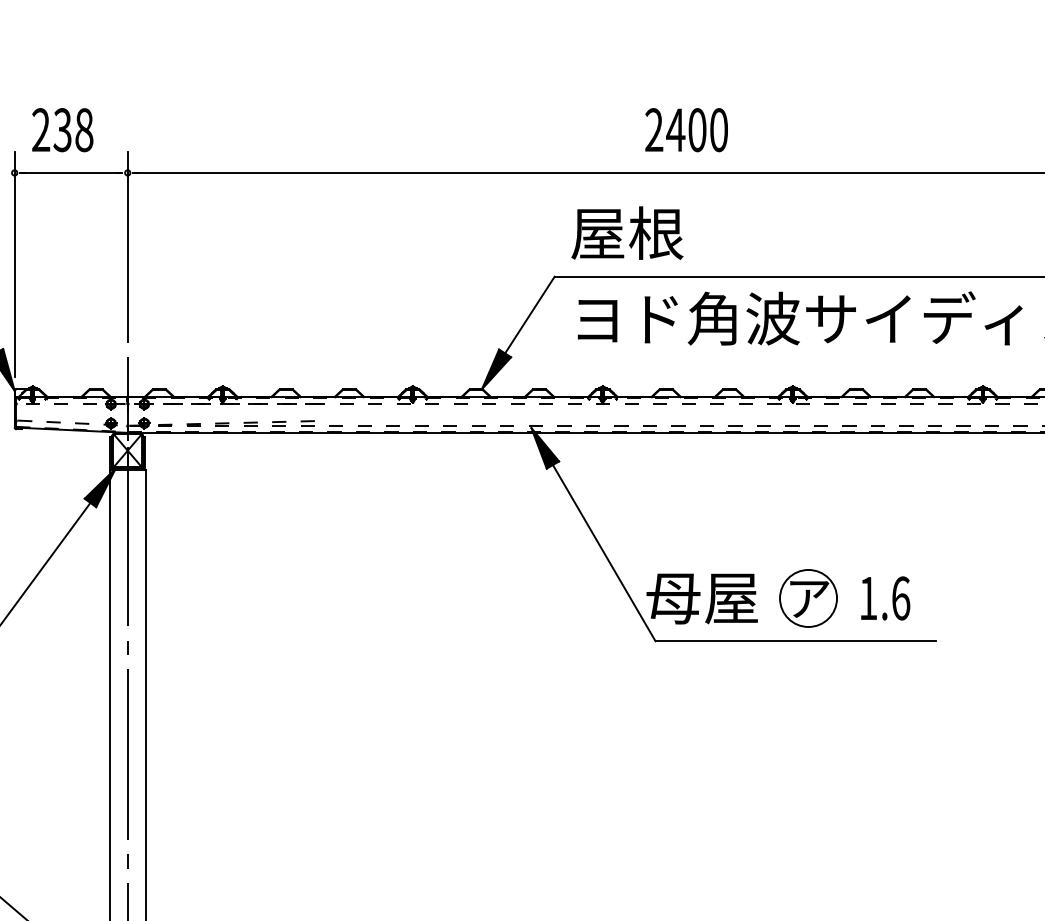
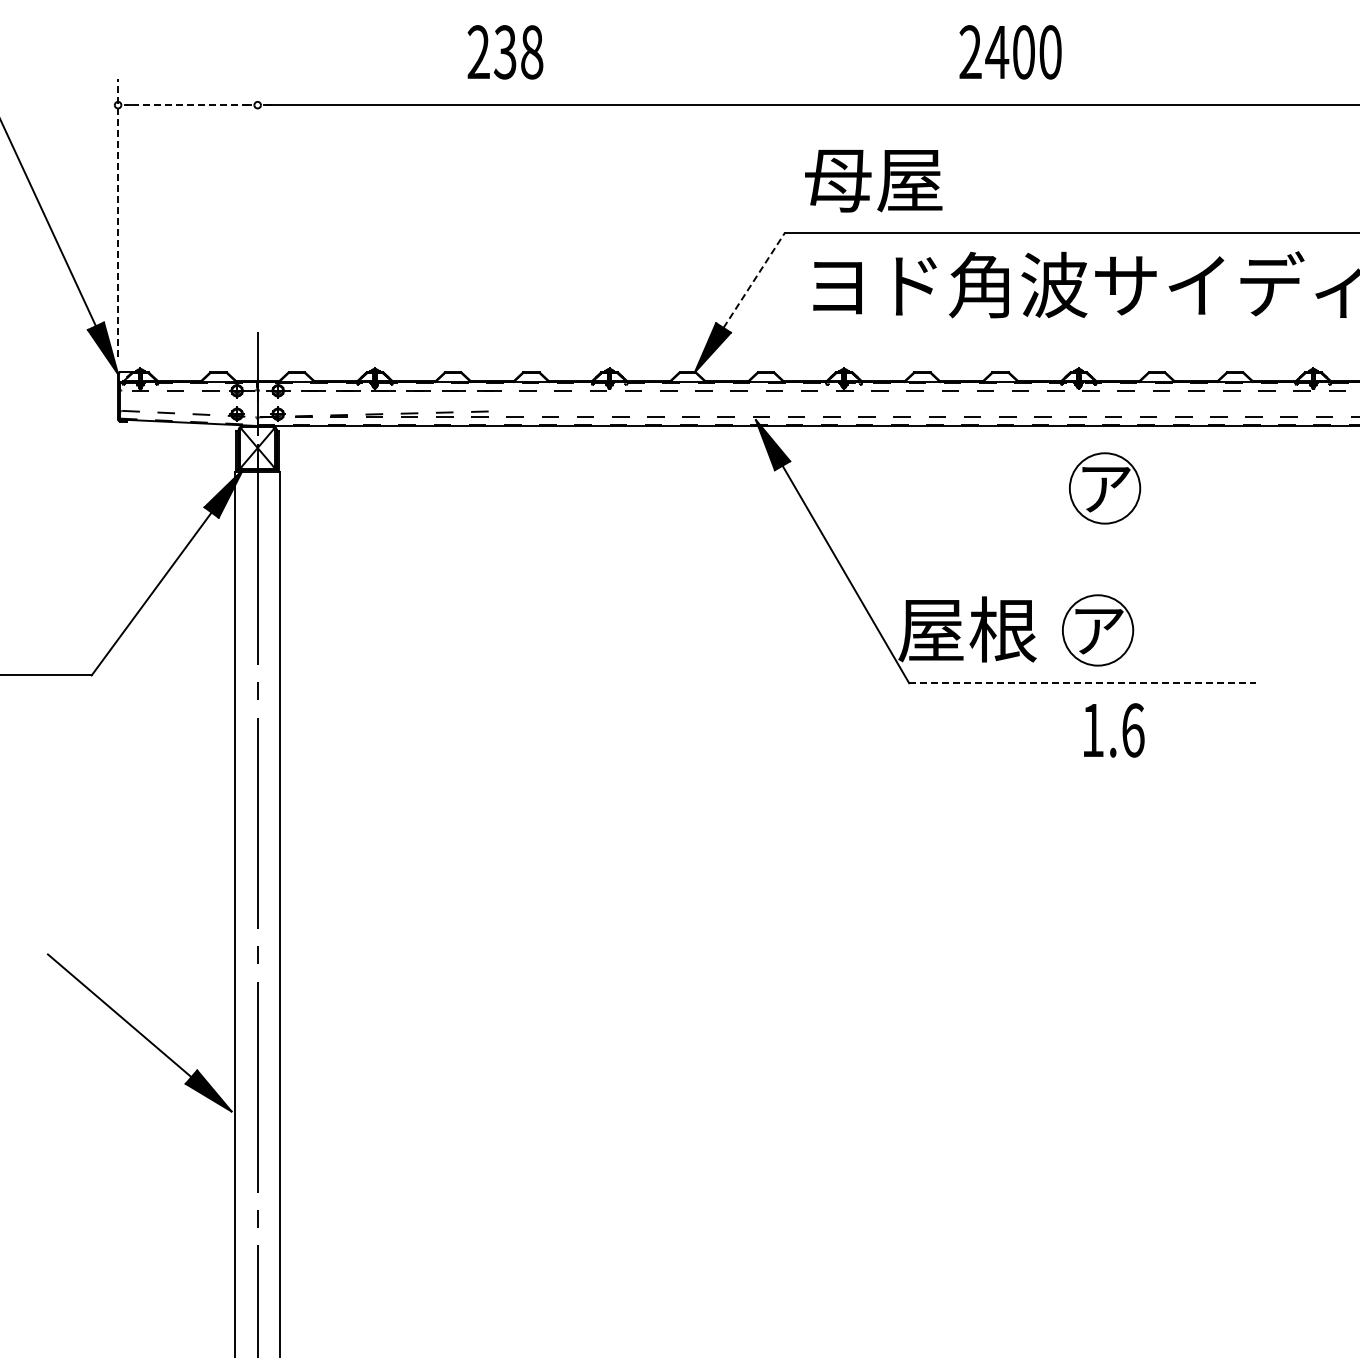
text: (62, 130) -> (505, 52), moved
text: (686, 130) -> (1010, 52), moved
line: (70, 173) -> (187, 105), solid -> dashed
text: (627, 233) -> (874, 179), 屋根 -> 母屋
line: (127, 246) -> (257, 196), removed
line: (15, 263) -> (118, 217), solid -> dashed
line: (530, 314) -> (754, 280), solid -> dashed
part: (814, 483) -> (1105, 488), added
text: (702, 597) -> (967, 629), 母屋 -> 屋根
text: (885, 598) -> (1114, 730), moved
line: (795, 641) -> (1082, 683), solid -> dashed

